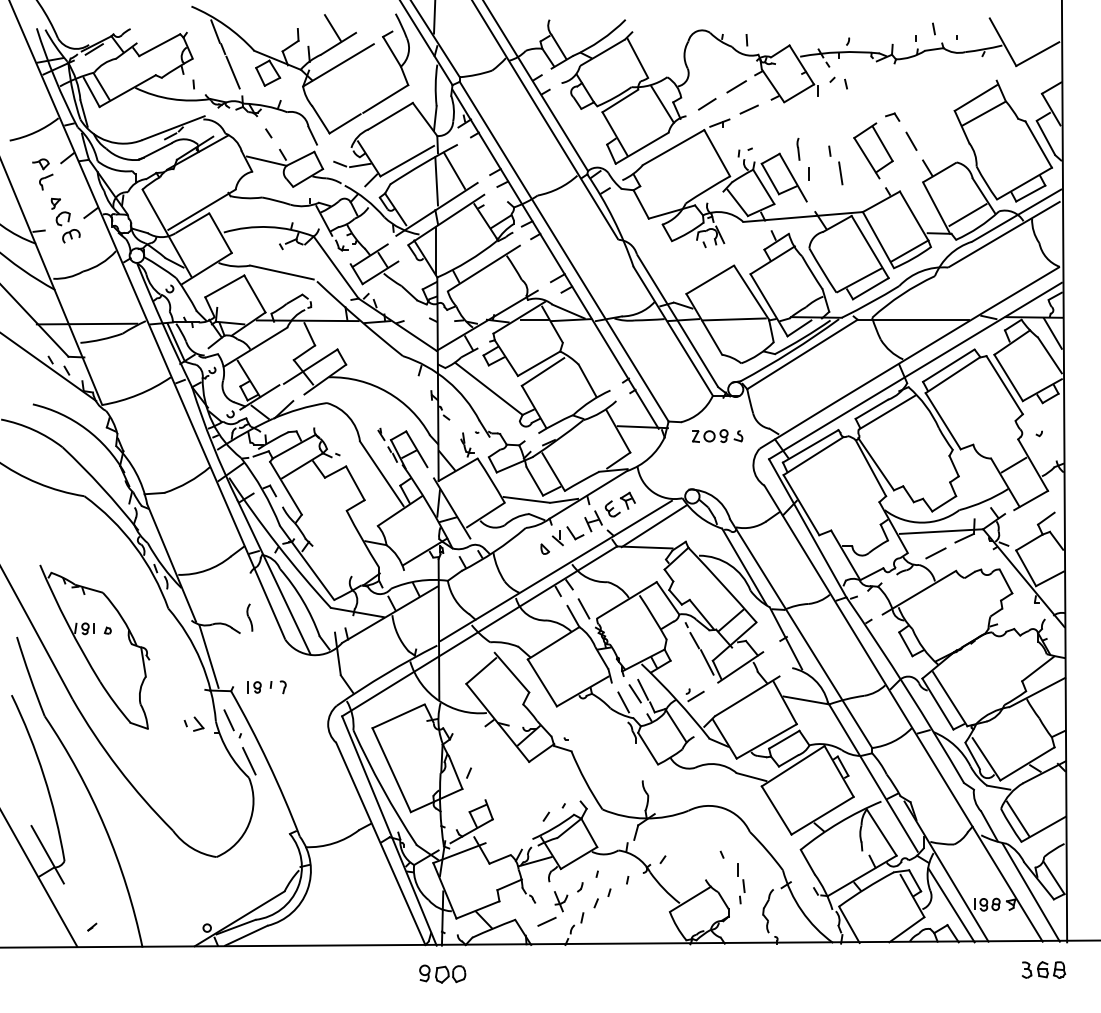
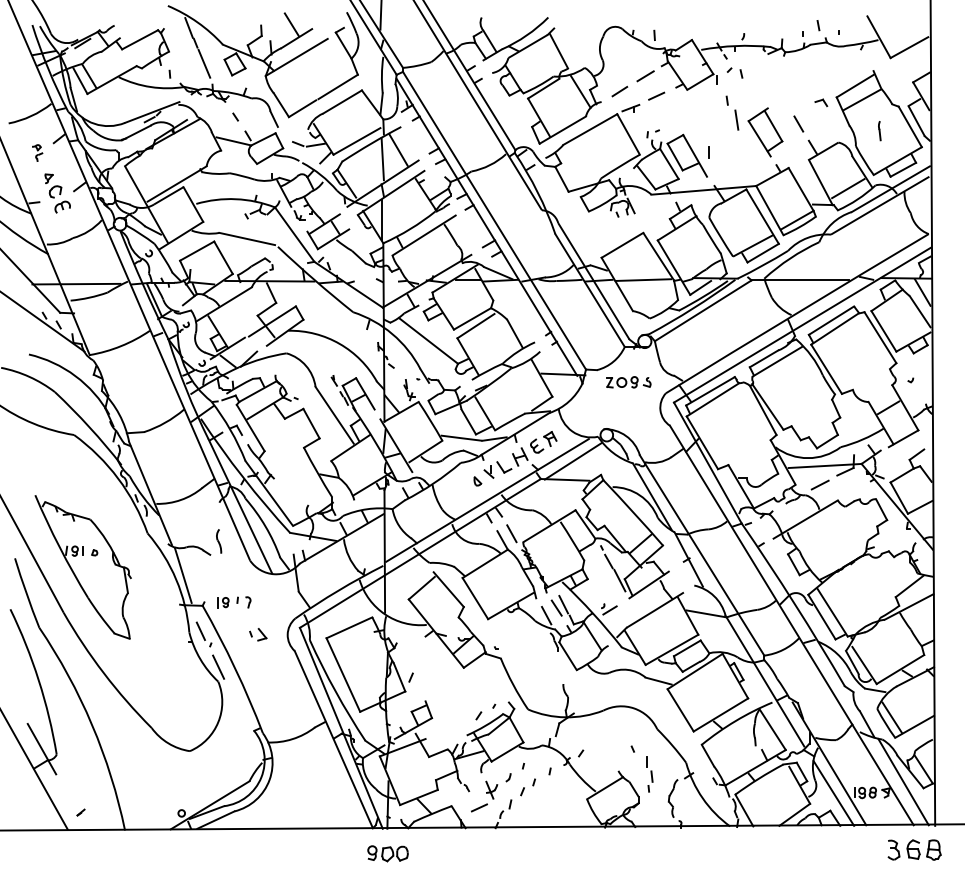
part: (892, 116) -> (821, 102), moved
line: (798, 149) -> (879, 131), moved
part: (835, 164) -> (732, 112), moved
part: (42, 173) -> (37, 152), size x0.6
part: (194, 723) -> (258, 634), moved
part: (1043, 970) -> (914, 850), size x1.4

